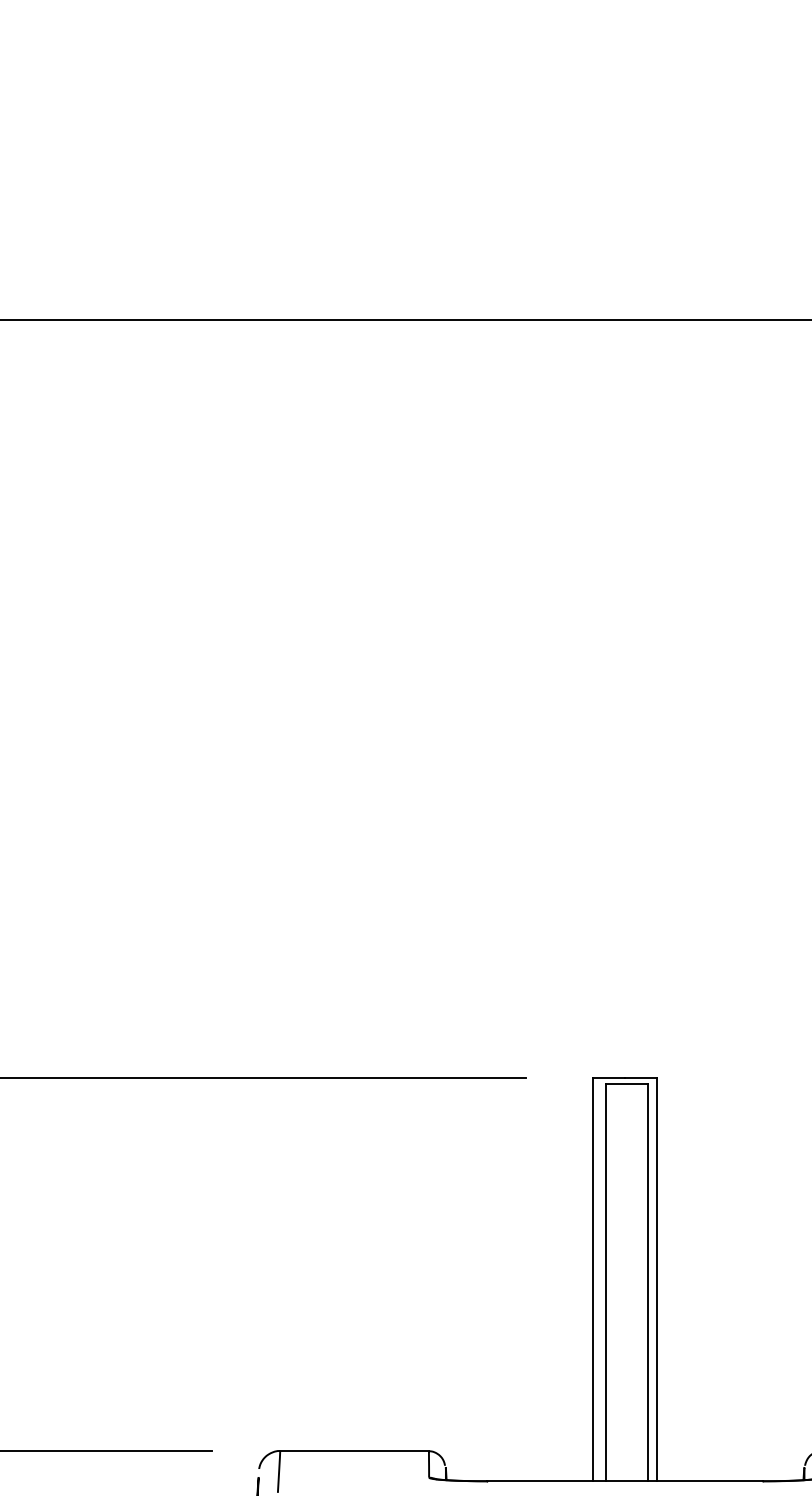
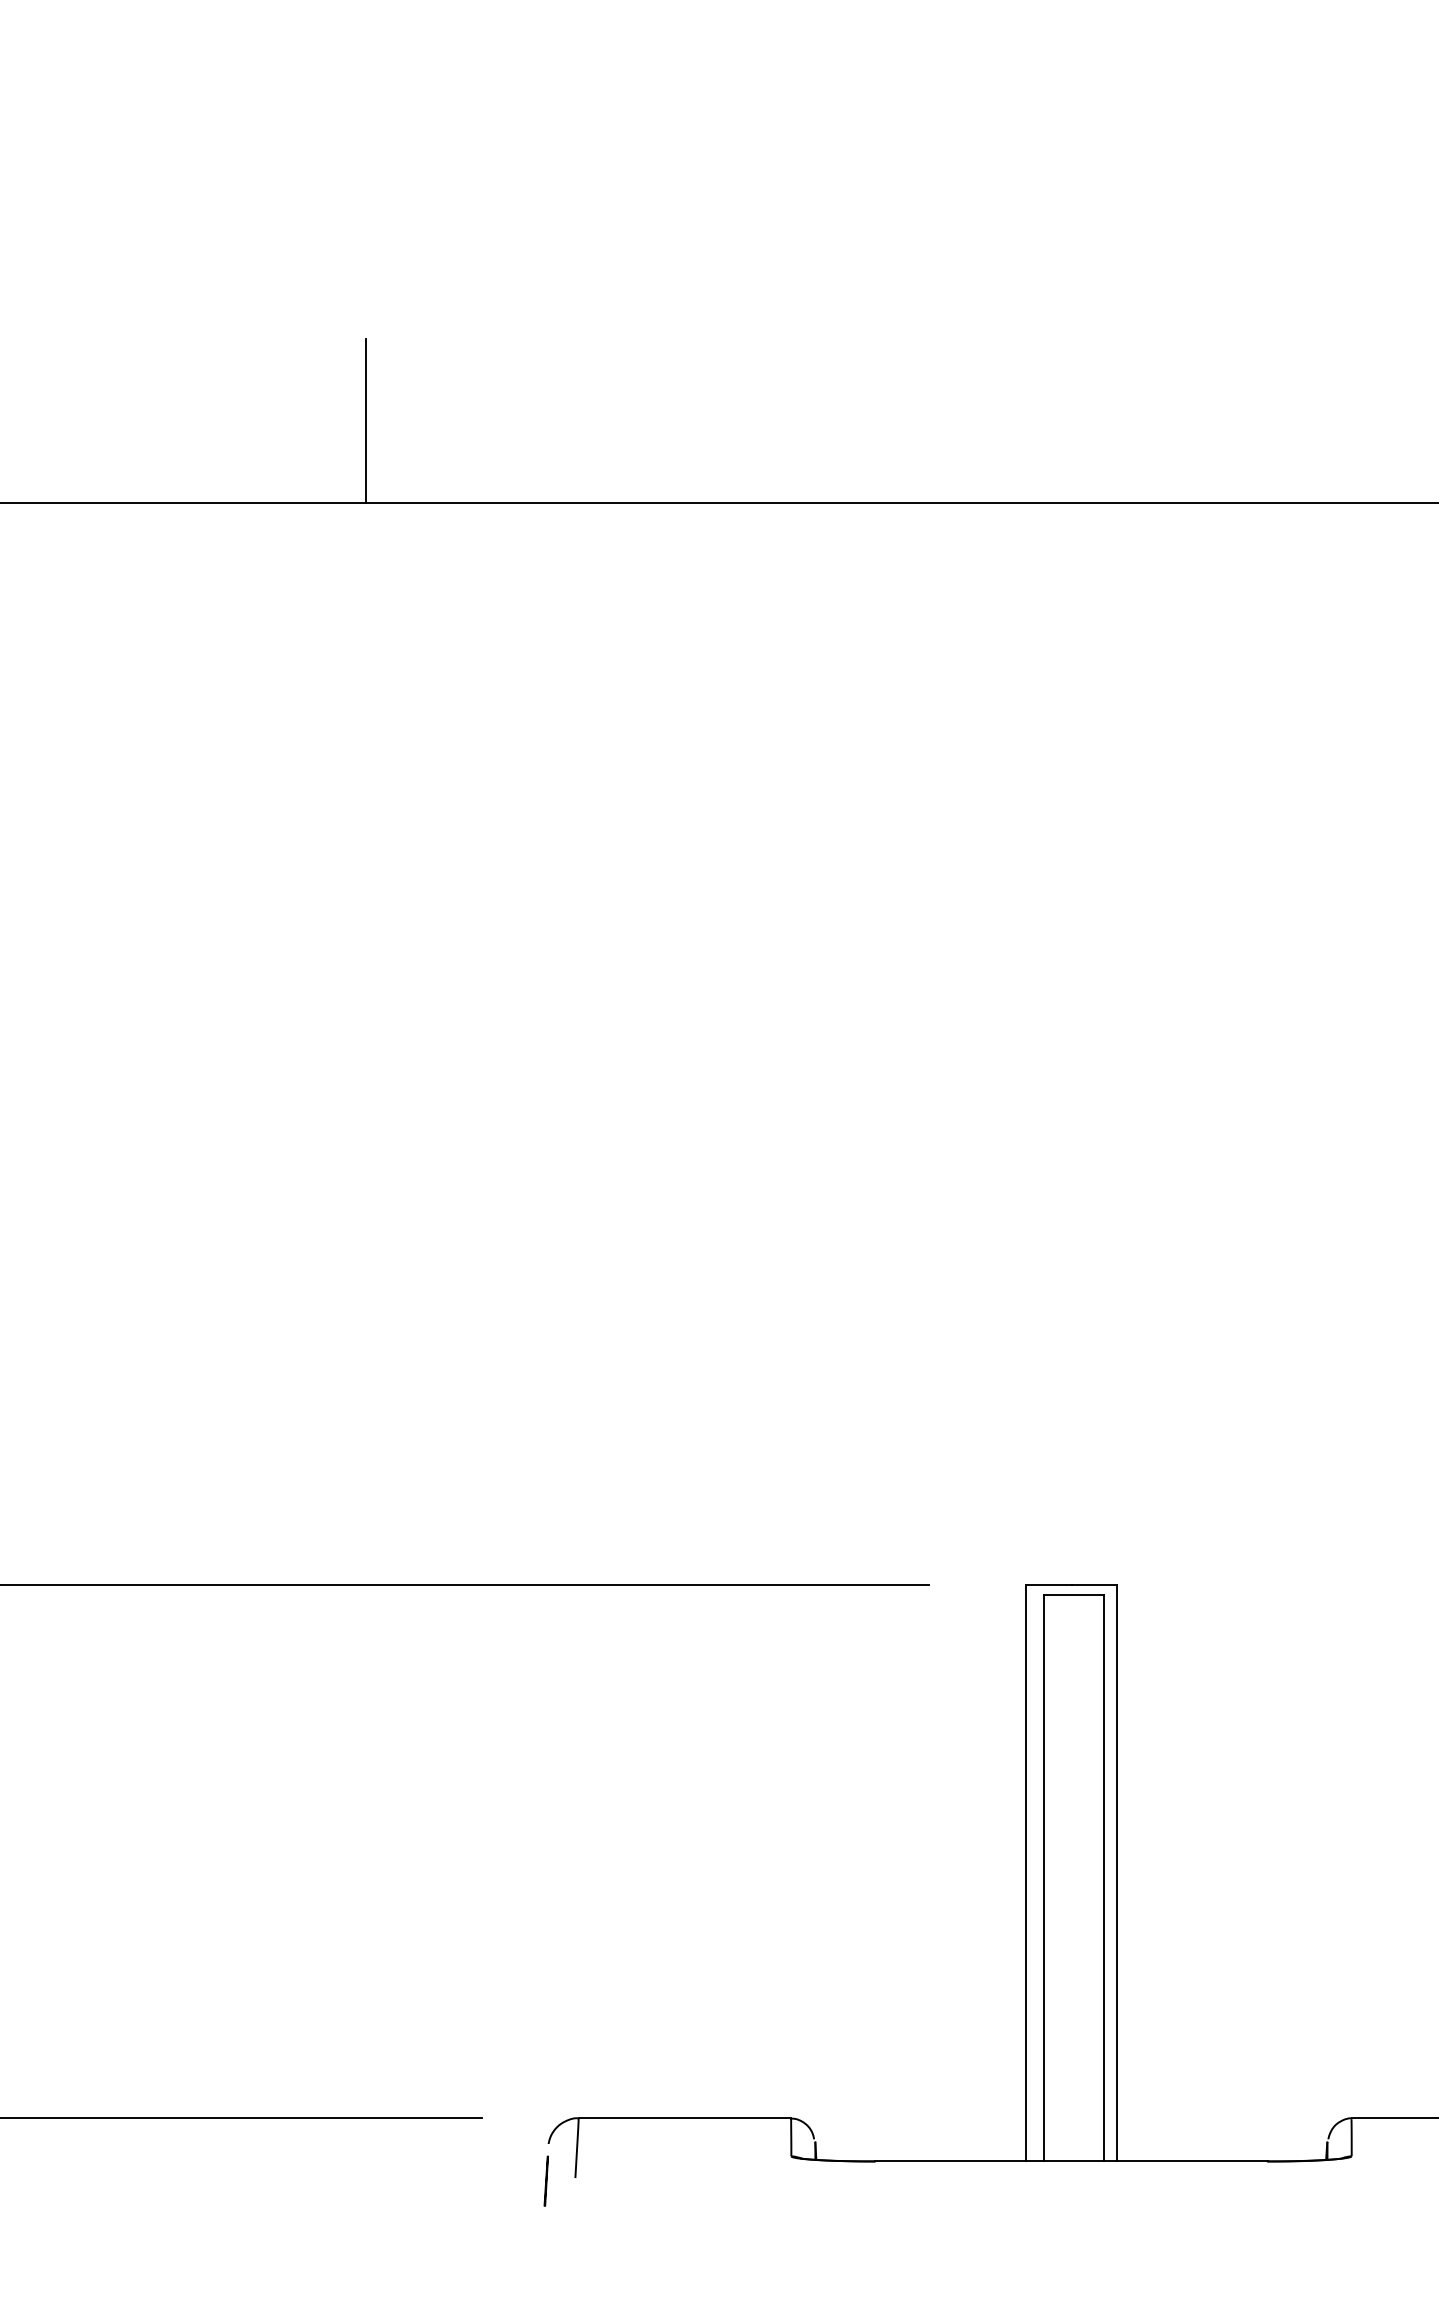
line: (131, 262) -> (366, 420), added

